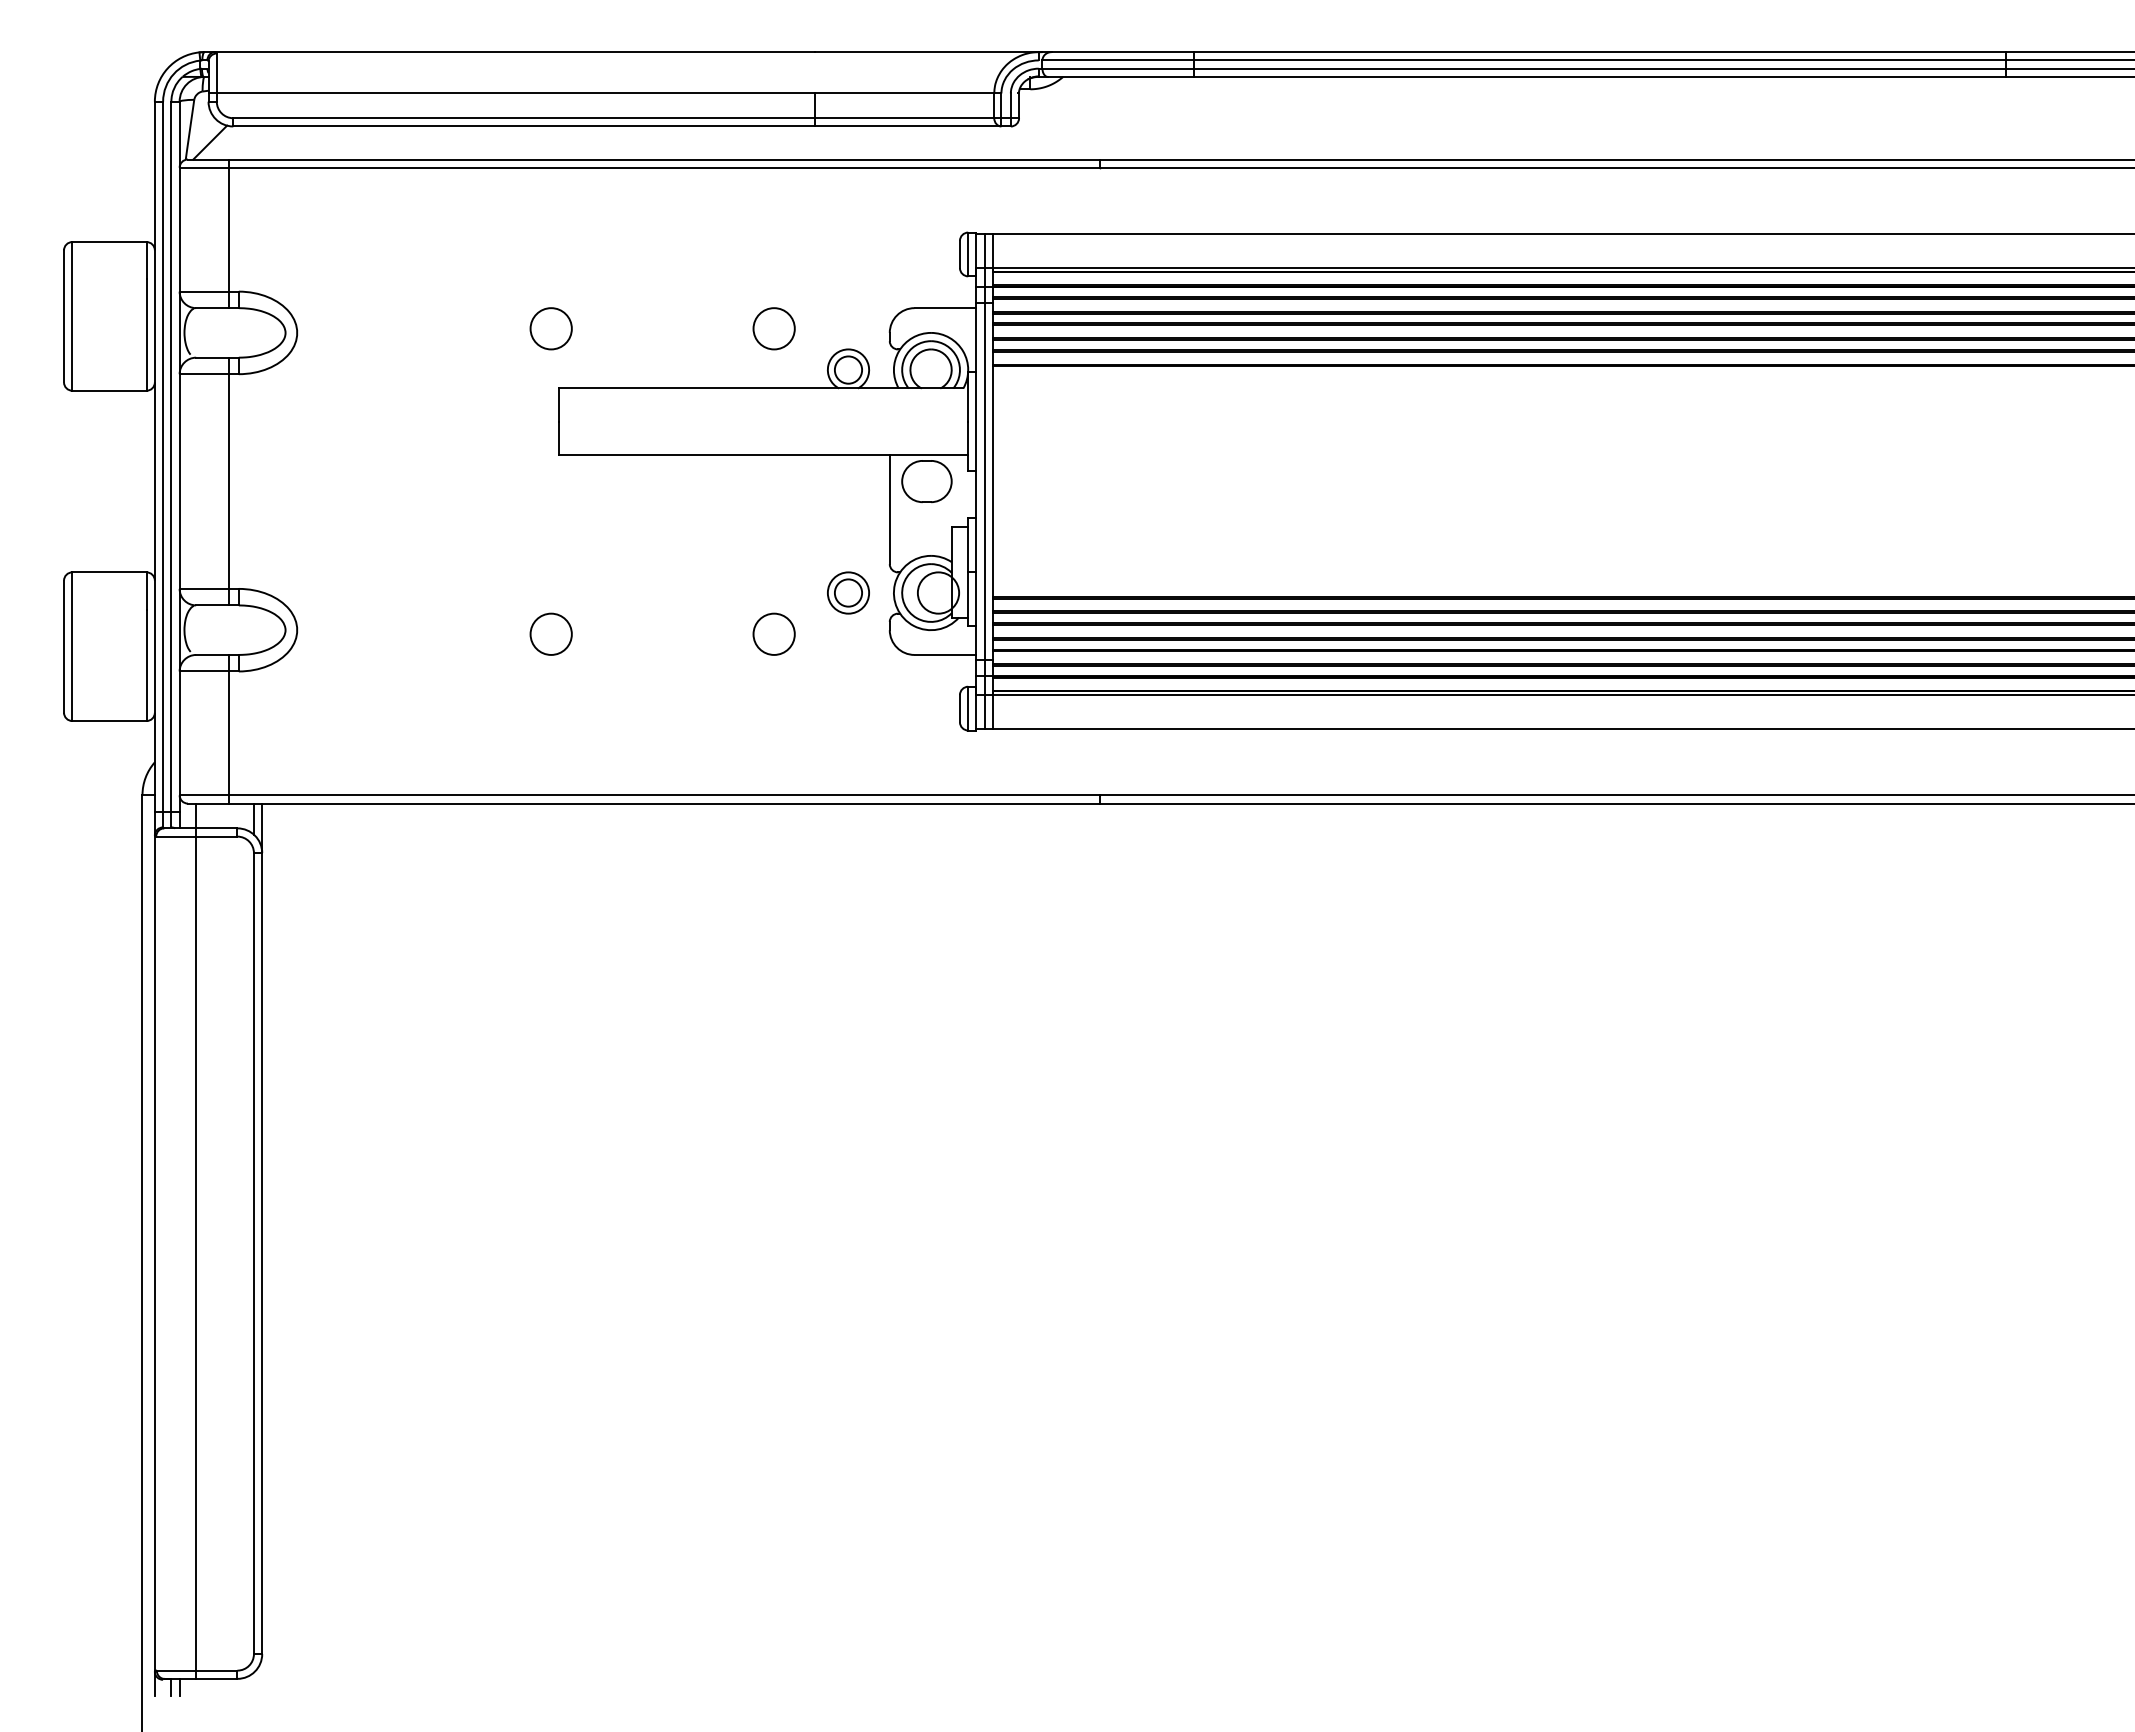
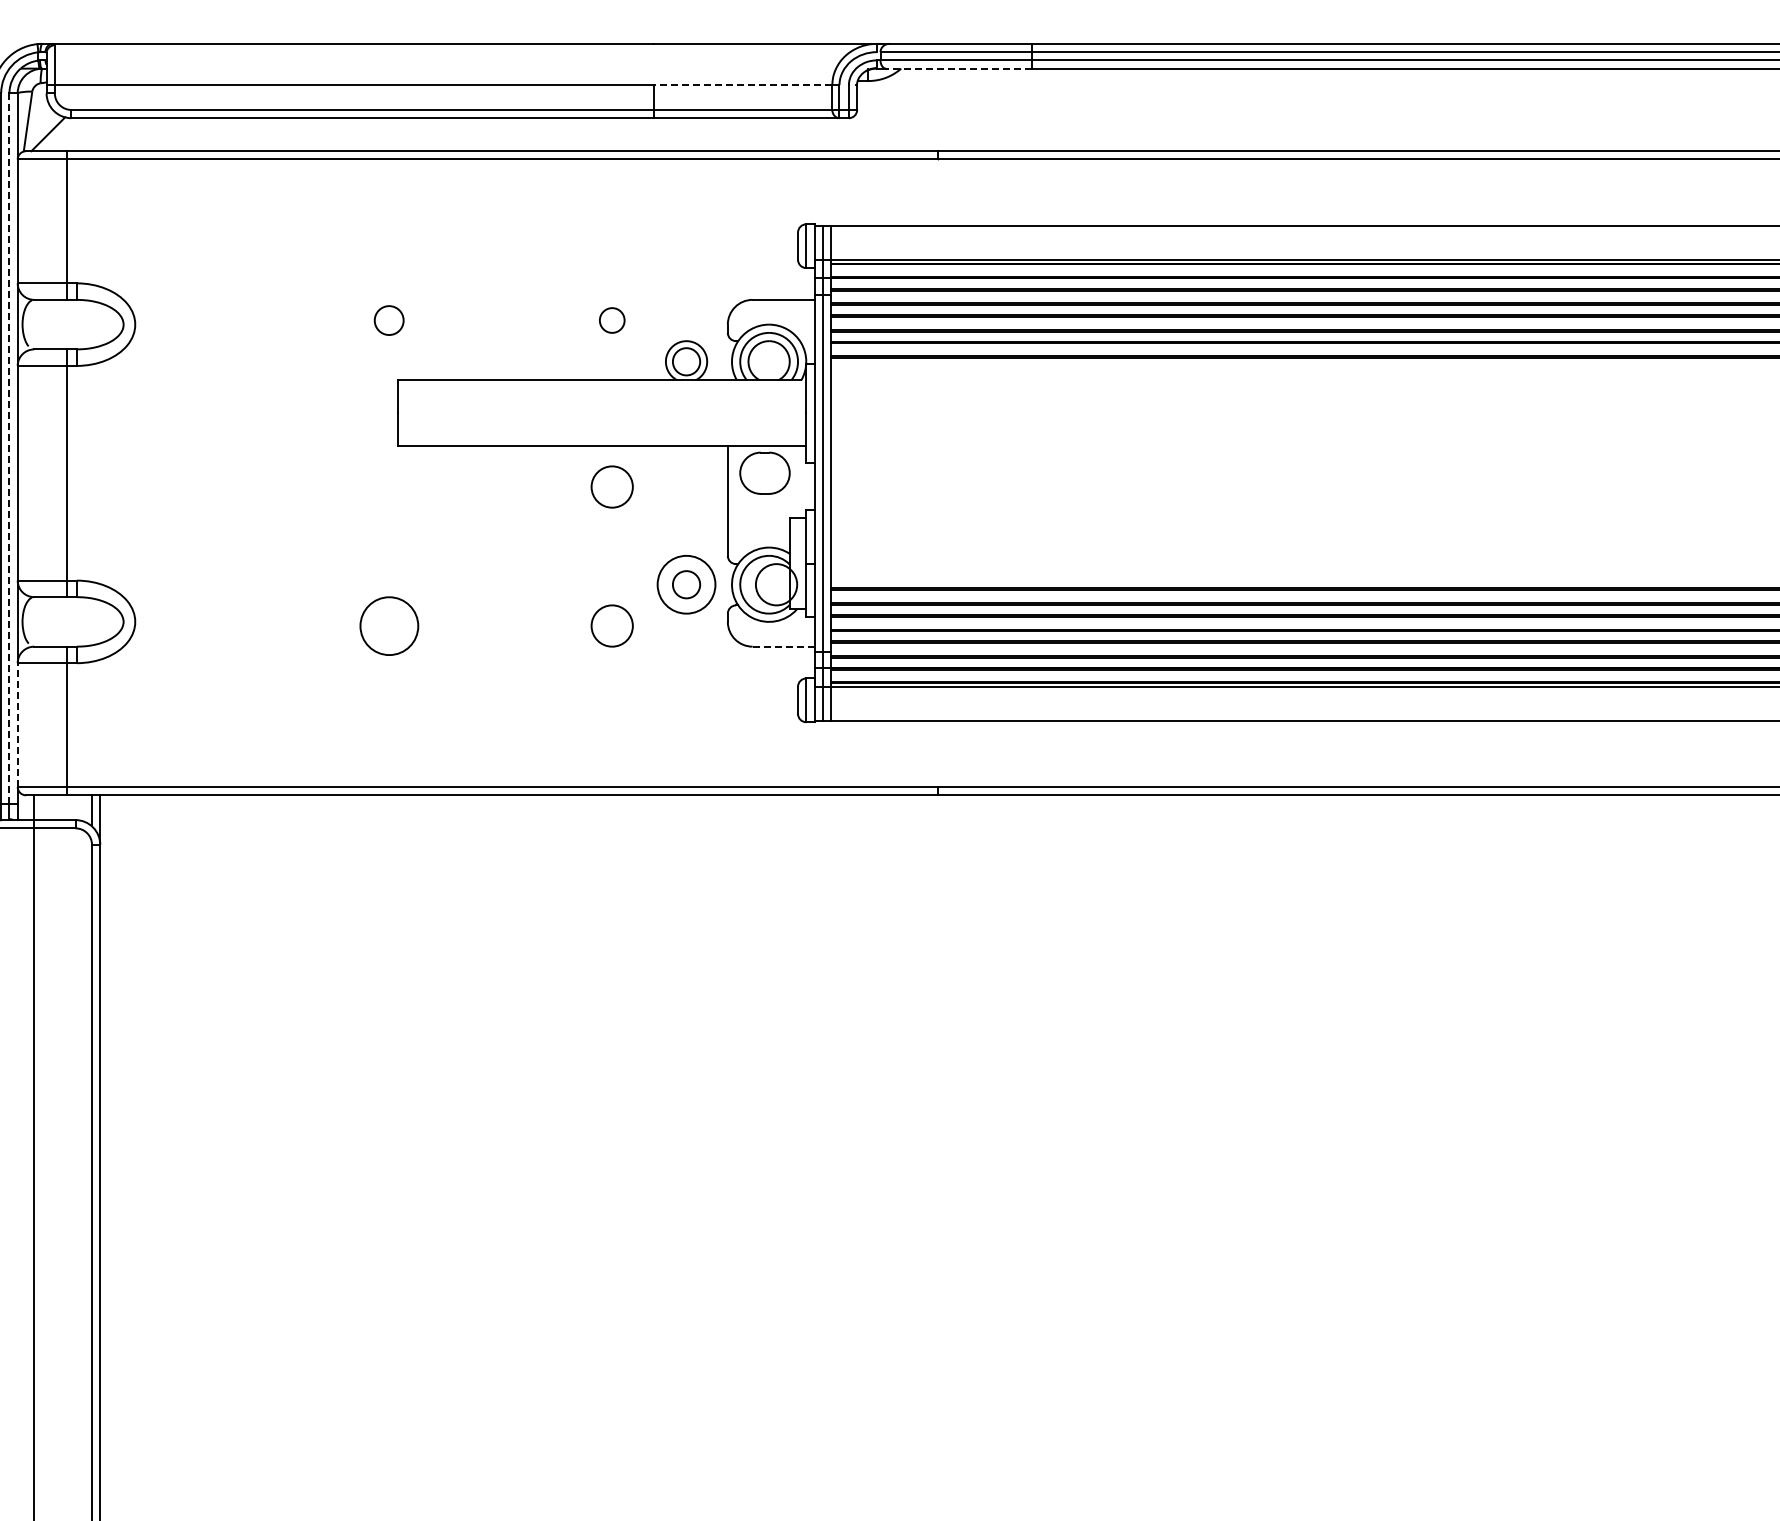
line: (1120, 76) -> (958, 68), solid -> dashed
line: (904, 93) -> (742, 85), solid -> dashed
circle: (550, 328) -> (388, 320), size x0.7
circle: (773, 328) -> (611, 320), size x0.6
line: (171, 456) -> (9, 448), solid -> dashed
circle: (773, 494) -> (611, 486), added
circle: (848, 592) -> (686, 584), size x1.4
circle: (550, 633) -> (388, 625), size x1.4
line: (945, 654) -> (783, 646), solid -> dashed
line: (179, 733) -> (17, 725), solid -> dashed

